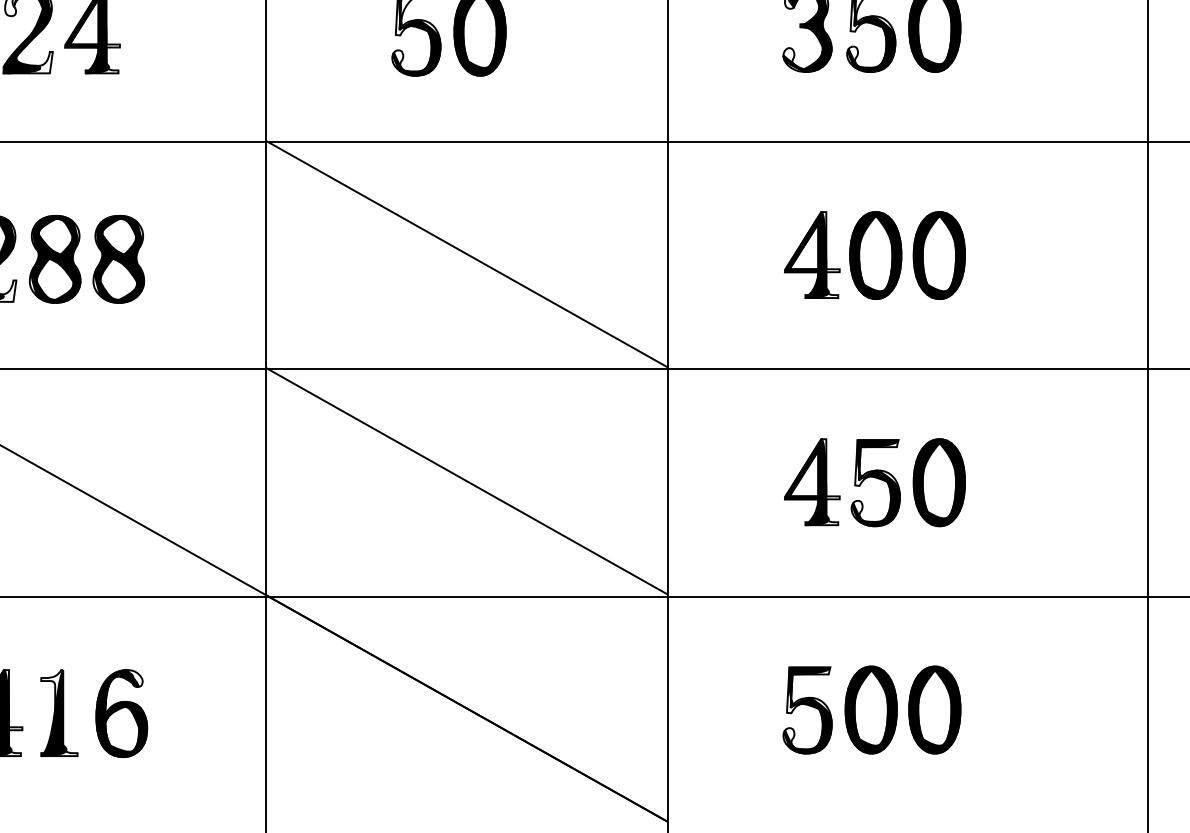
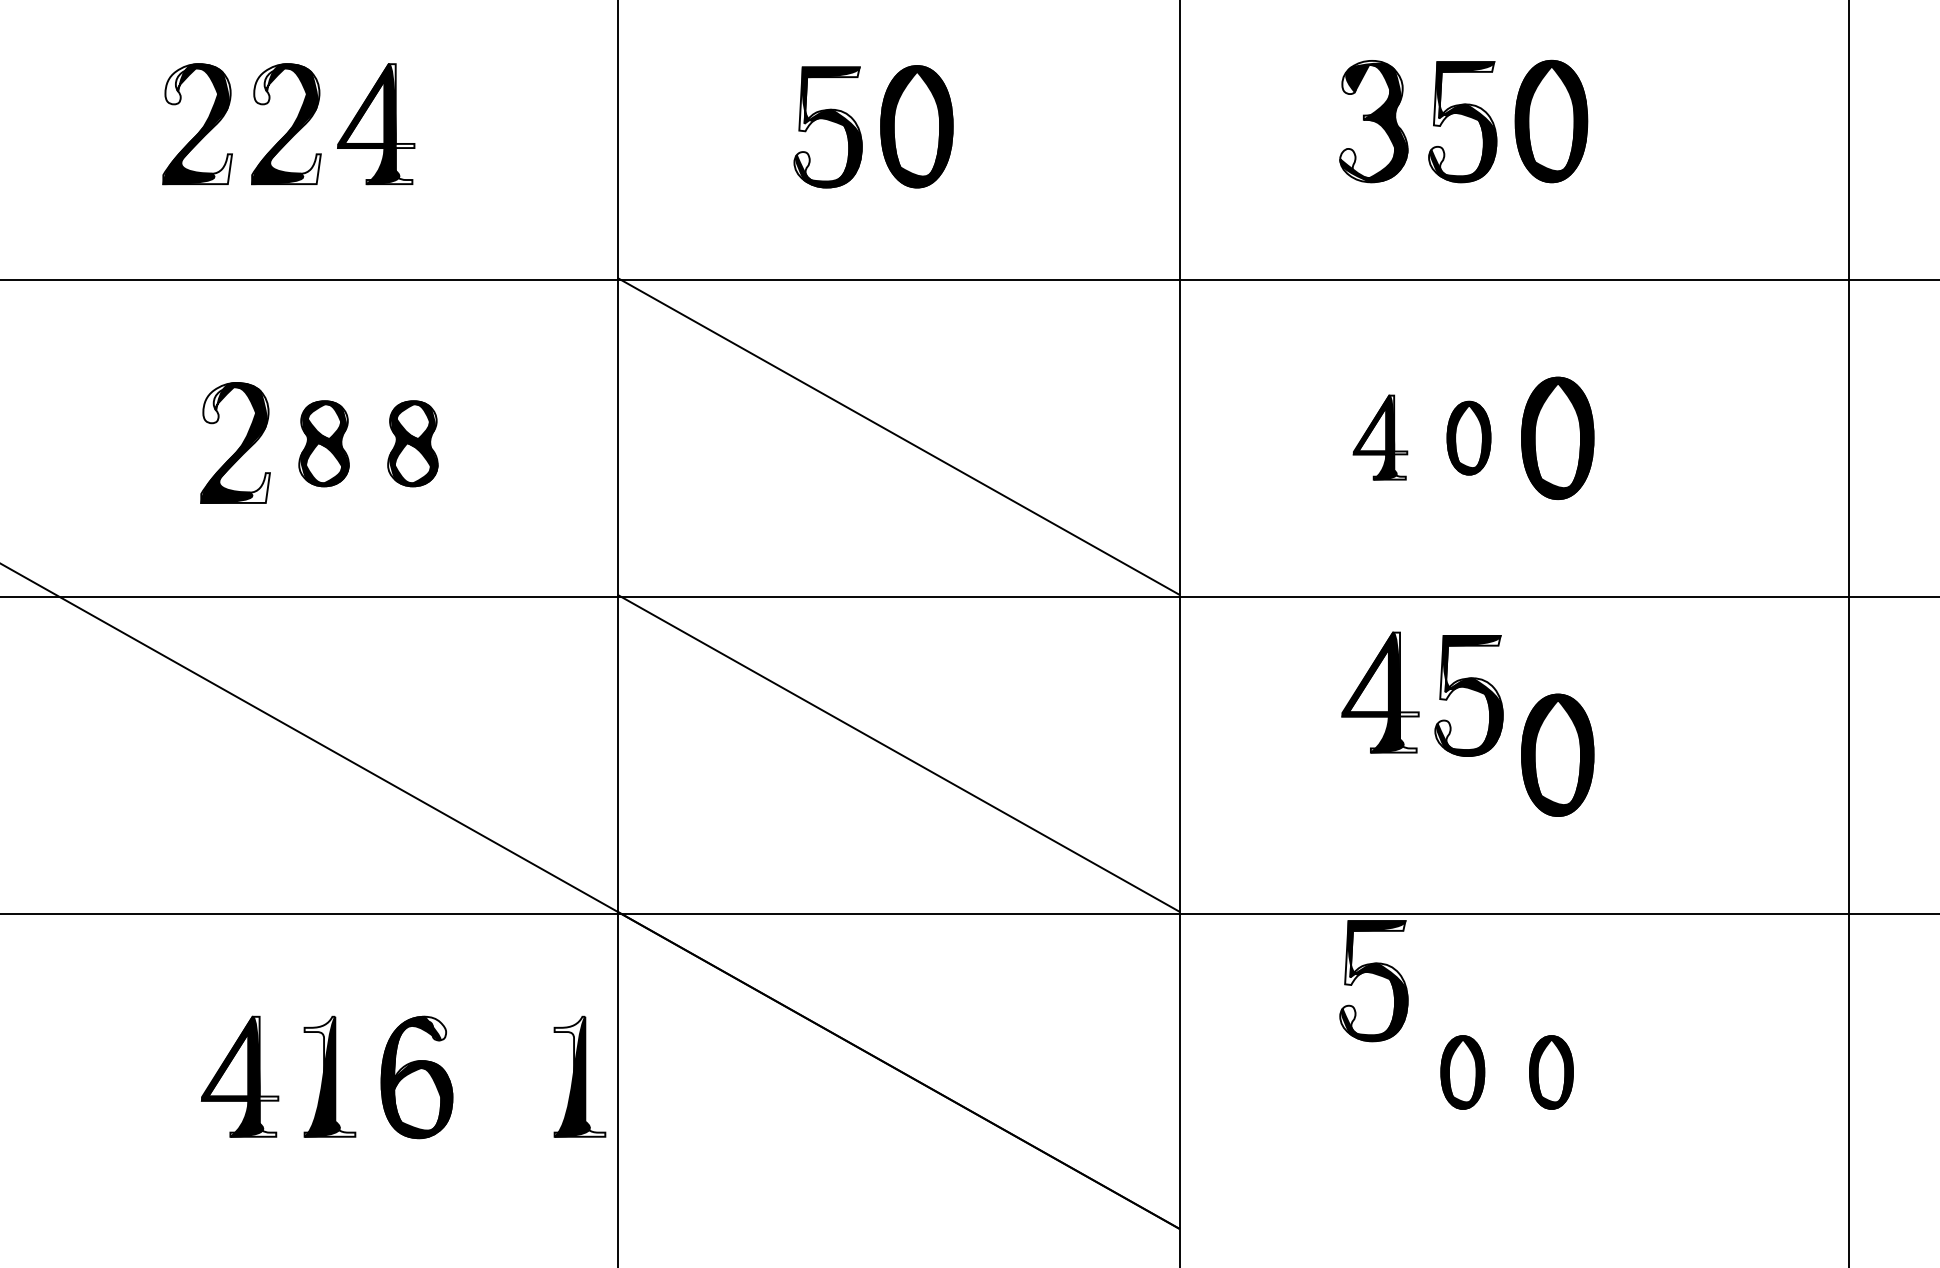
part: (812, 254) -> (1380, 437), size x0.7
part: (875, 254) -> (1468, 437), size x0.6
part: (54, 259) -> (323, 443), size x0.7
part: (118, 259) -> (412, 443), size x0.7
part: (876, 478) -> (1469, 689), moved
part: (812, 482) -> (1380, 692), moved
part: (809, 706) -> (1376, 975), moved
part: (871, 710) -> (1462, 1072), size x0.6
part: (934, 710) -> (1551, 1072), size x0.6
part: (238, 712) -> (579, 1076), added

